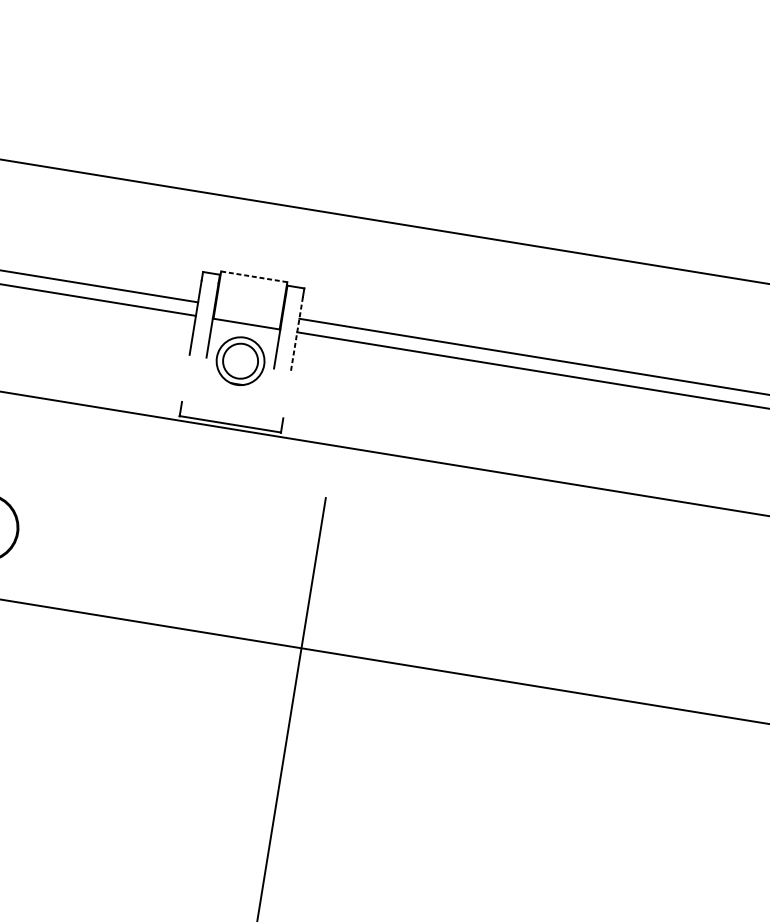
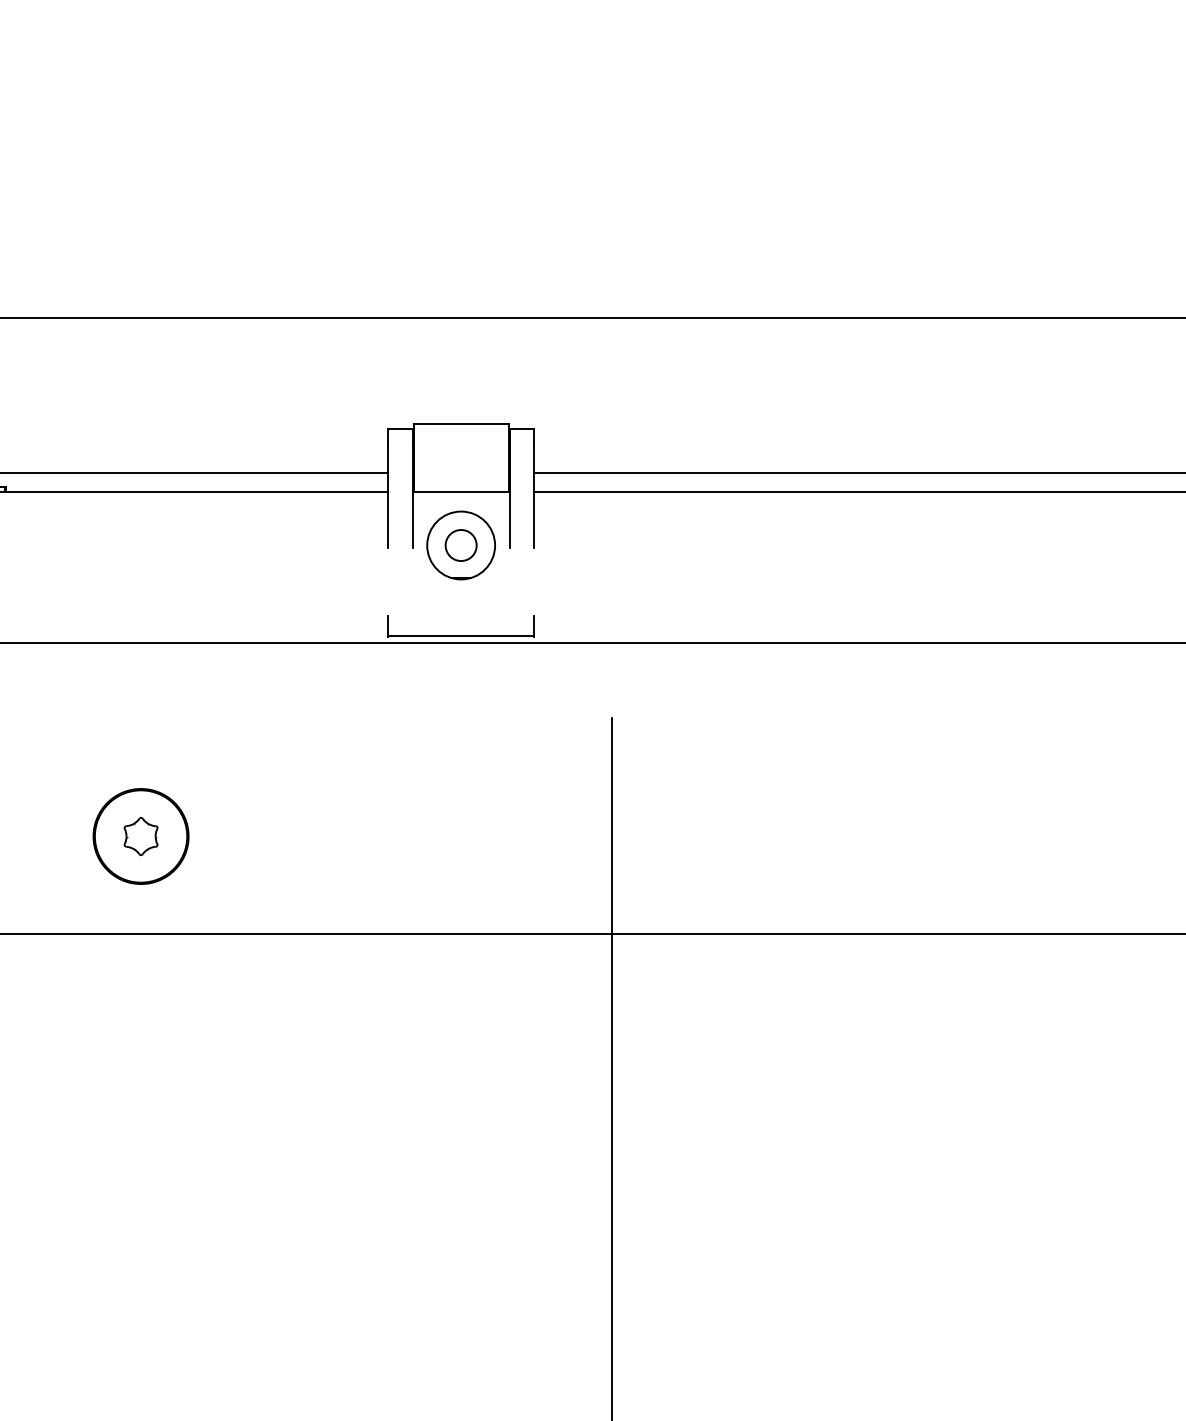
line: (254, 277) -> (461, 424), dashed -> solid
line: (296, 334) -> (533, 495), dashed -> solid
circle: (240, 361) -> (460, 545), size x0.62

